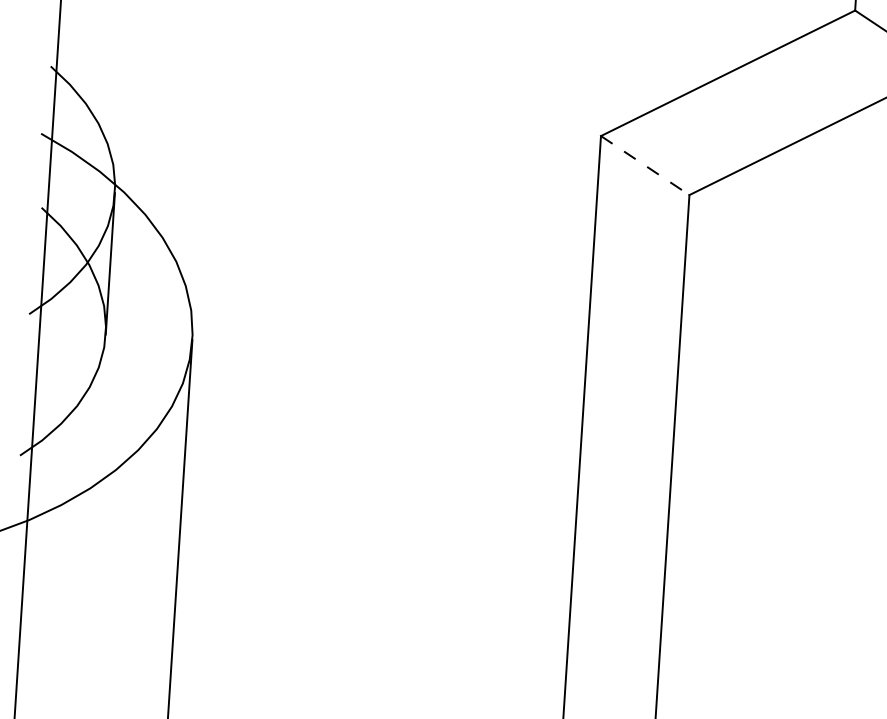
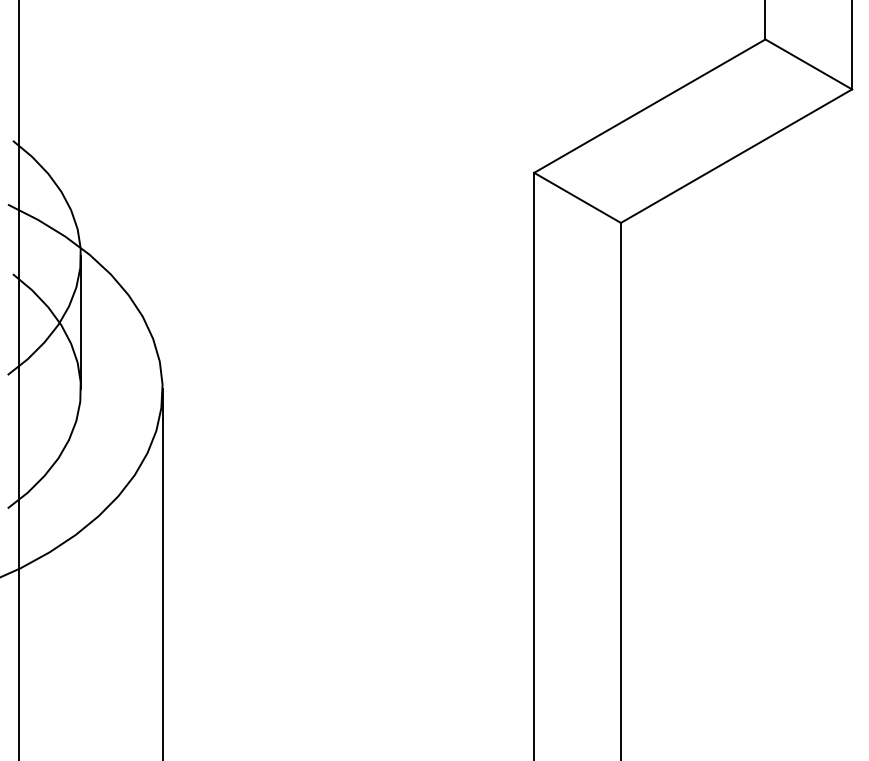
line: (646, 166) -> (578, 198), dashed -> solid

